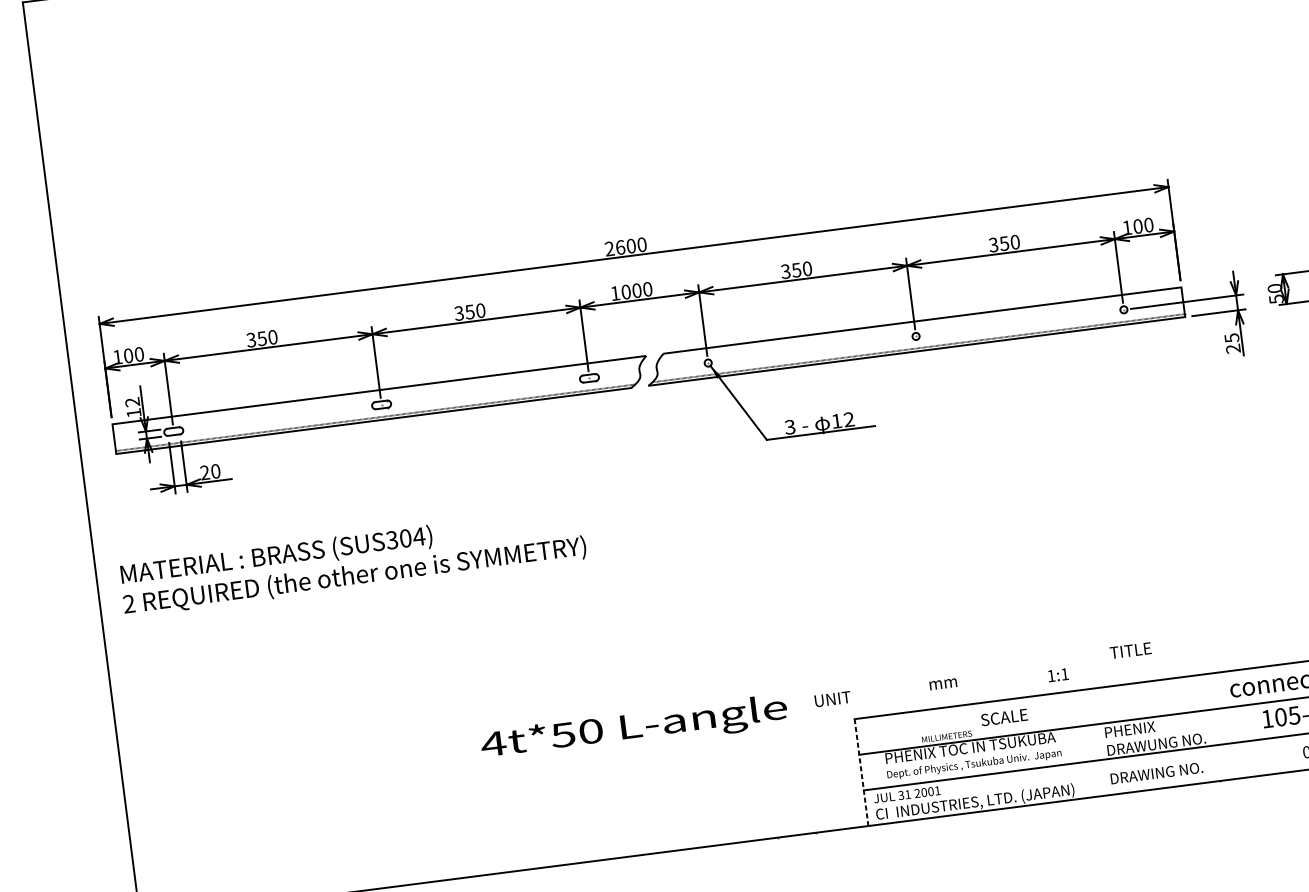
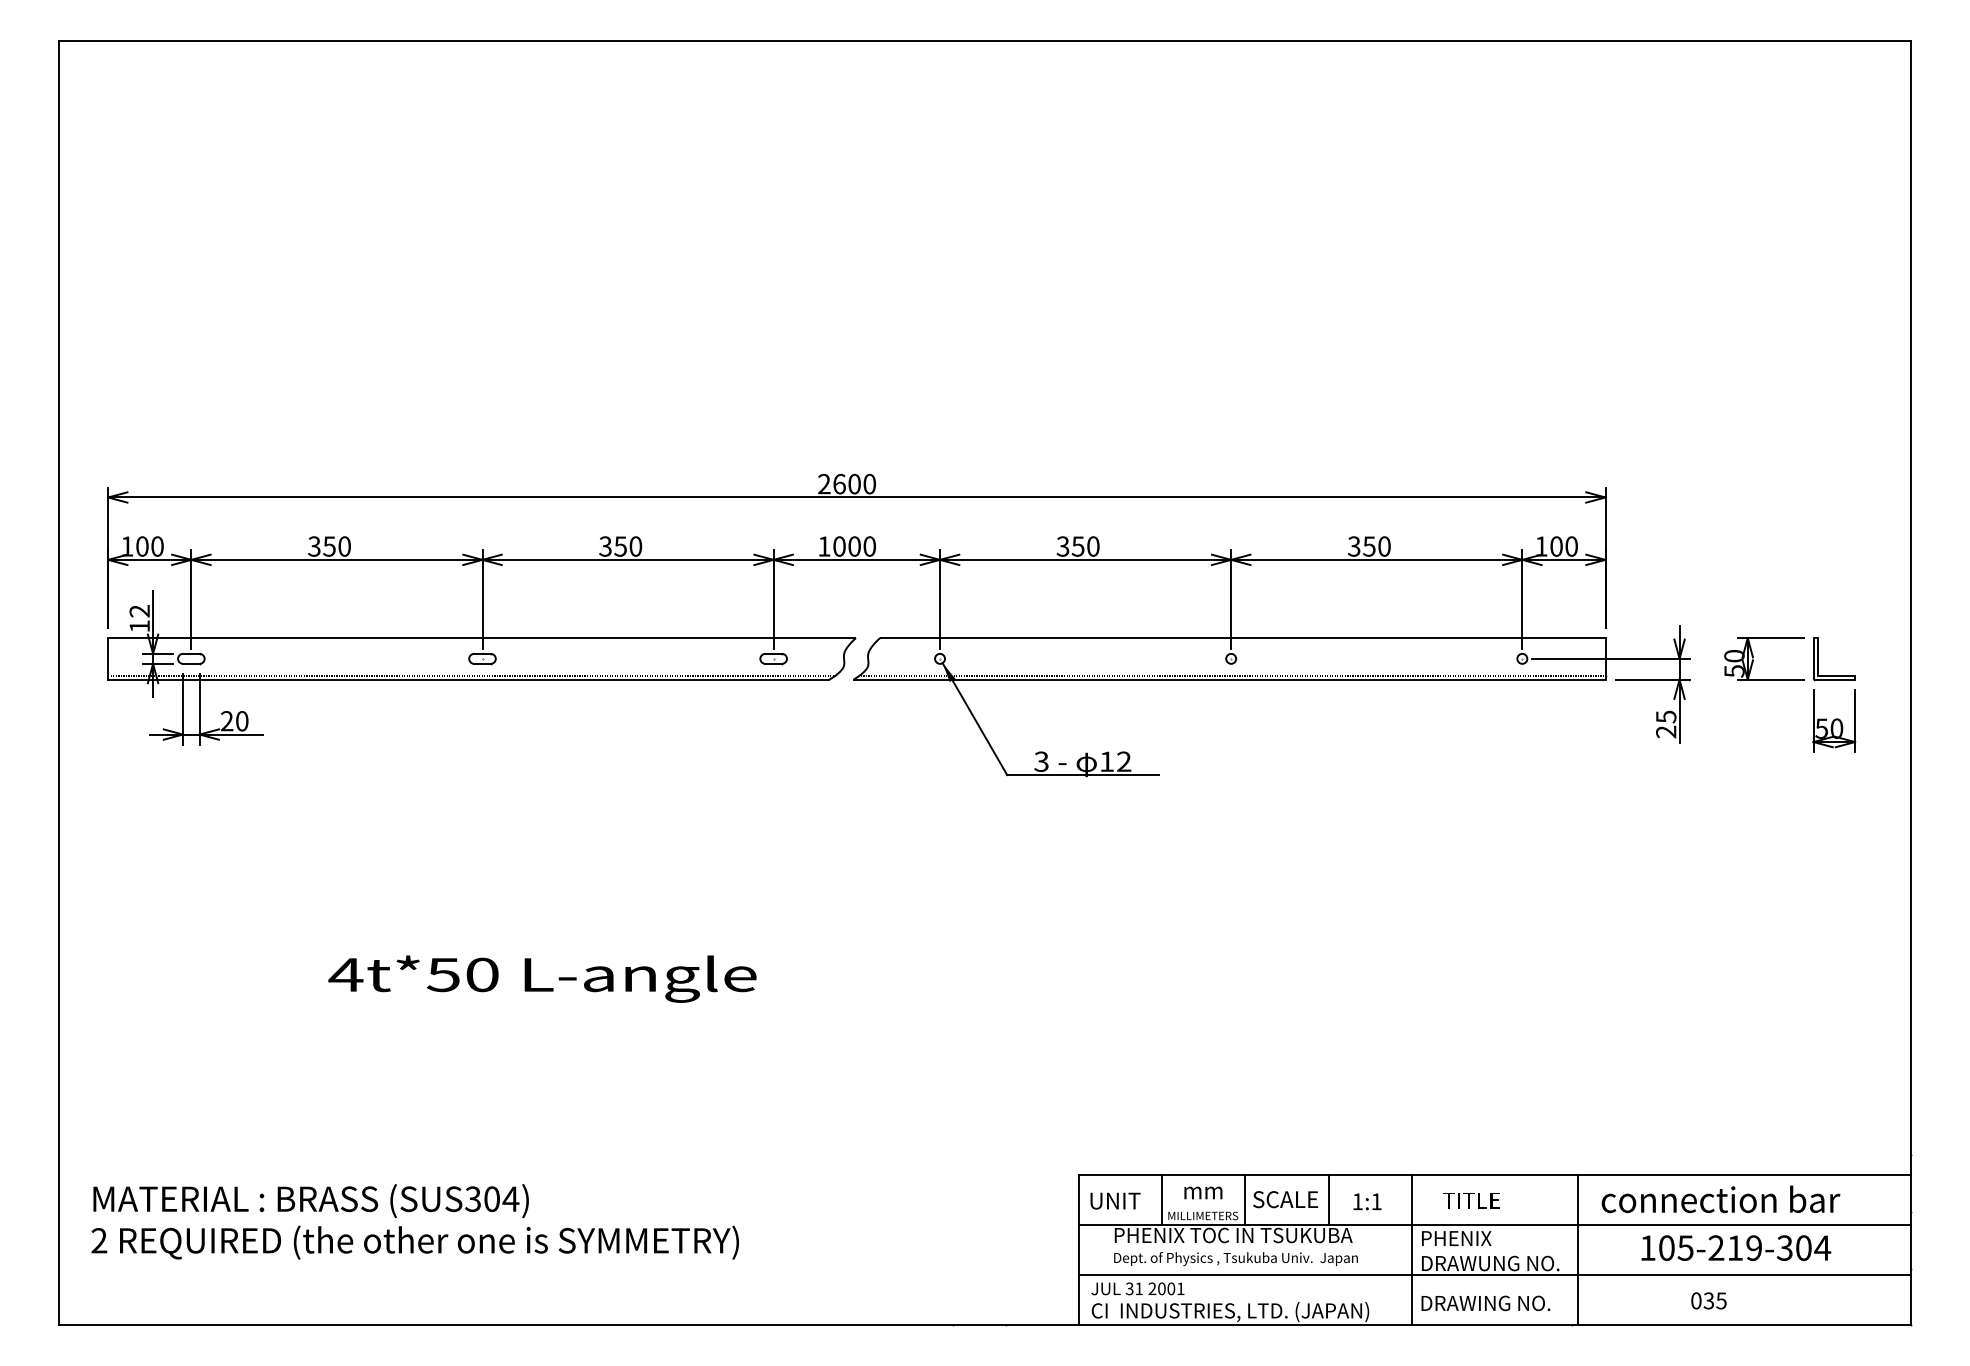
text: (352, 561) -> (414, 1221), moved
text: (1130, 650) -> (1471, 1200), moved
text: (1058, 674) -> (1367, 1201), moved
text: (943, 683) -> (1203, 1192), moved
text: (832, 698) -> (1115, 1200), moved
line: (1035, 714) -> (1328, 1200), added
line: (975, 721) -> (1245, 1200), added
line: (1218, 727) -> (1578, 1250), added
text: (634, 728) -> (542, 978), moved
line: (916, 729) -> (1162, 1200), added
line: (1098, 742) -> (1411, 1250), added
line: (861, 772) -> (1079, 1250), dashed -> solid

